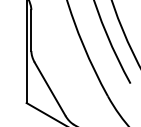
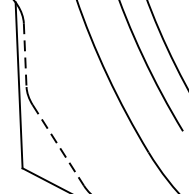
line: (31, 31) -> (25, 56), solid -> dashed
line: (50, 89) -> (58, 145), solid -> dashed

